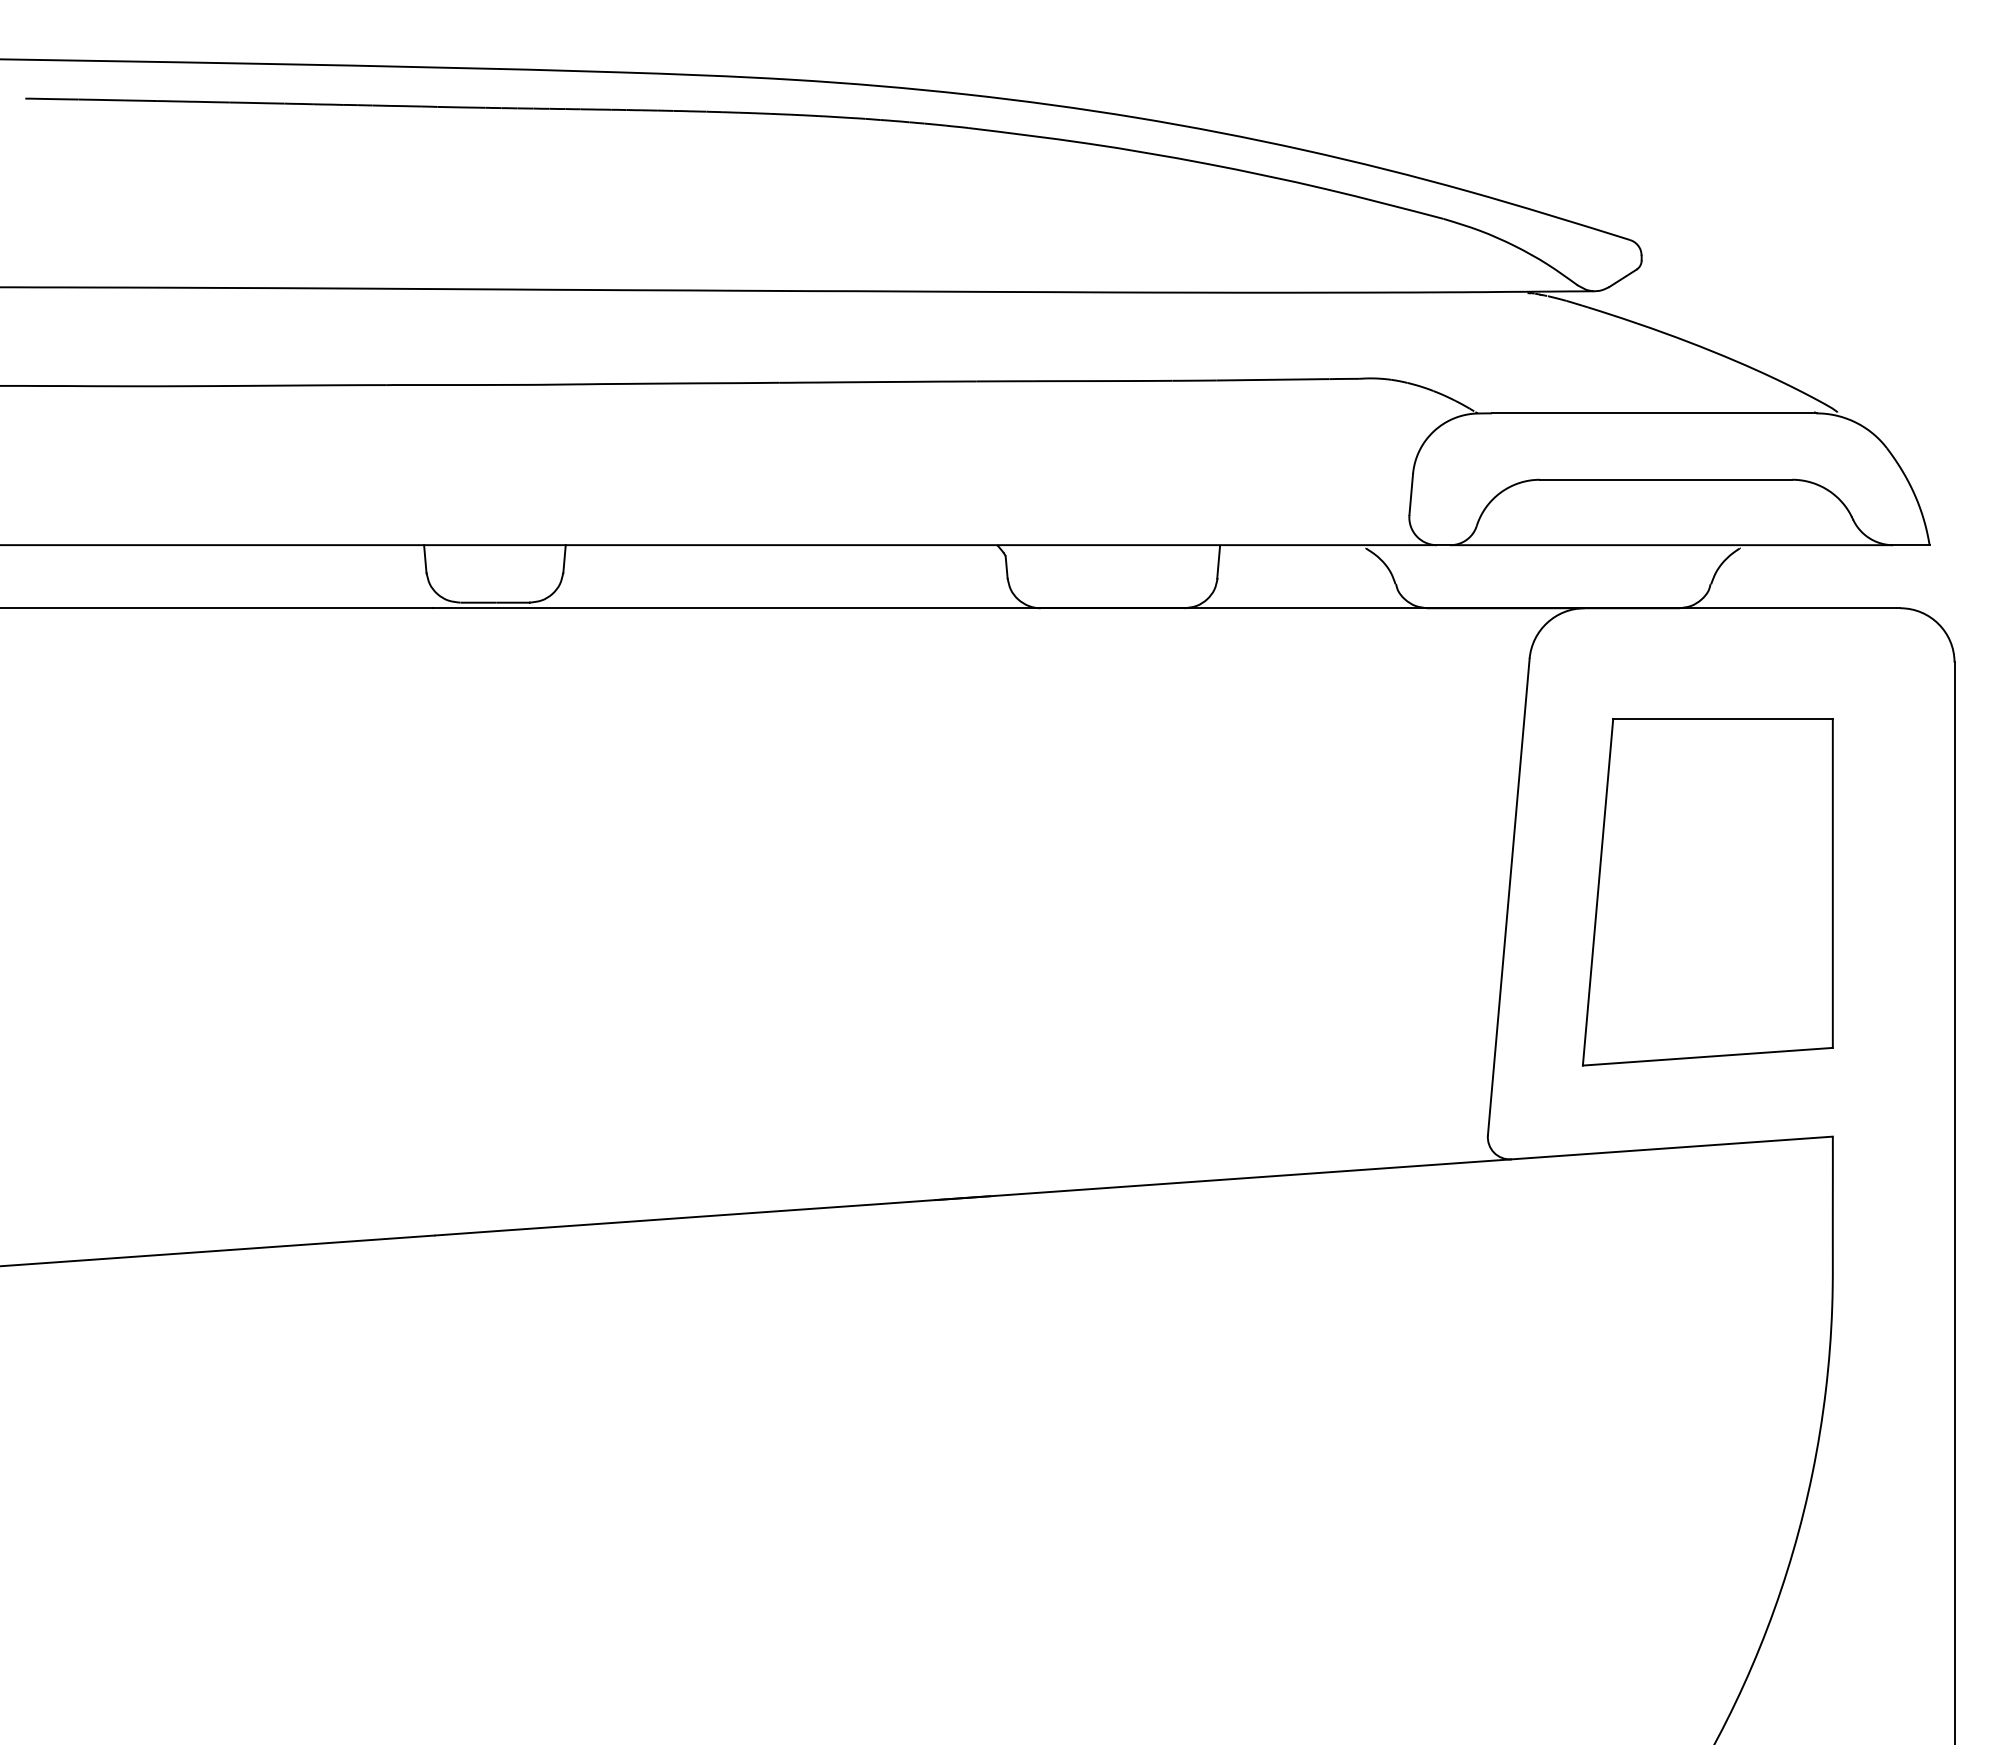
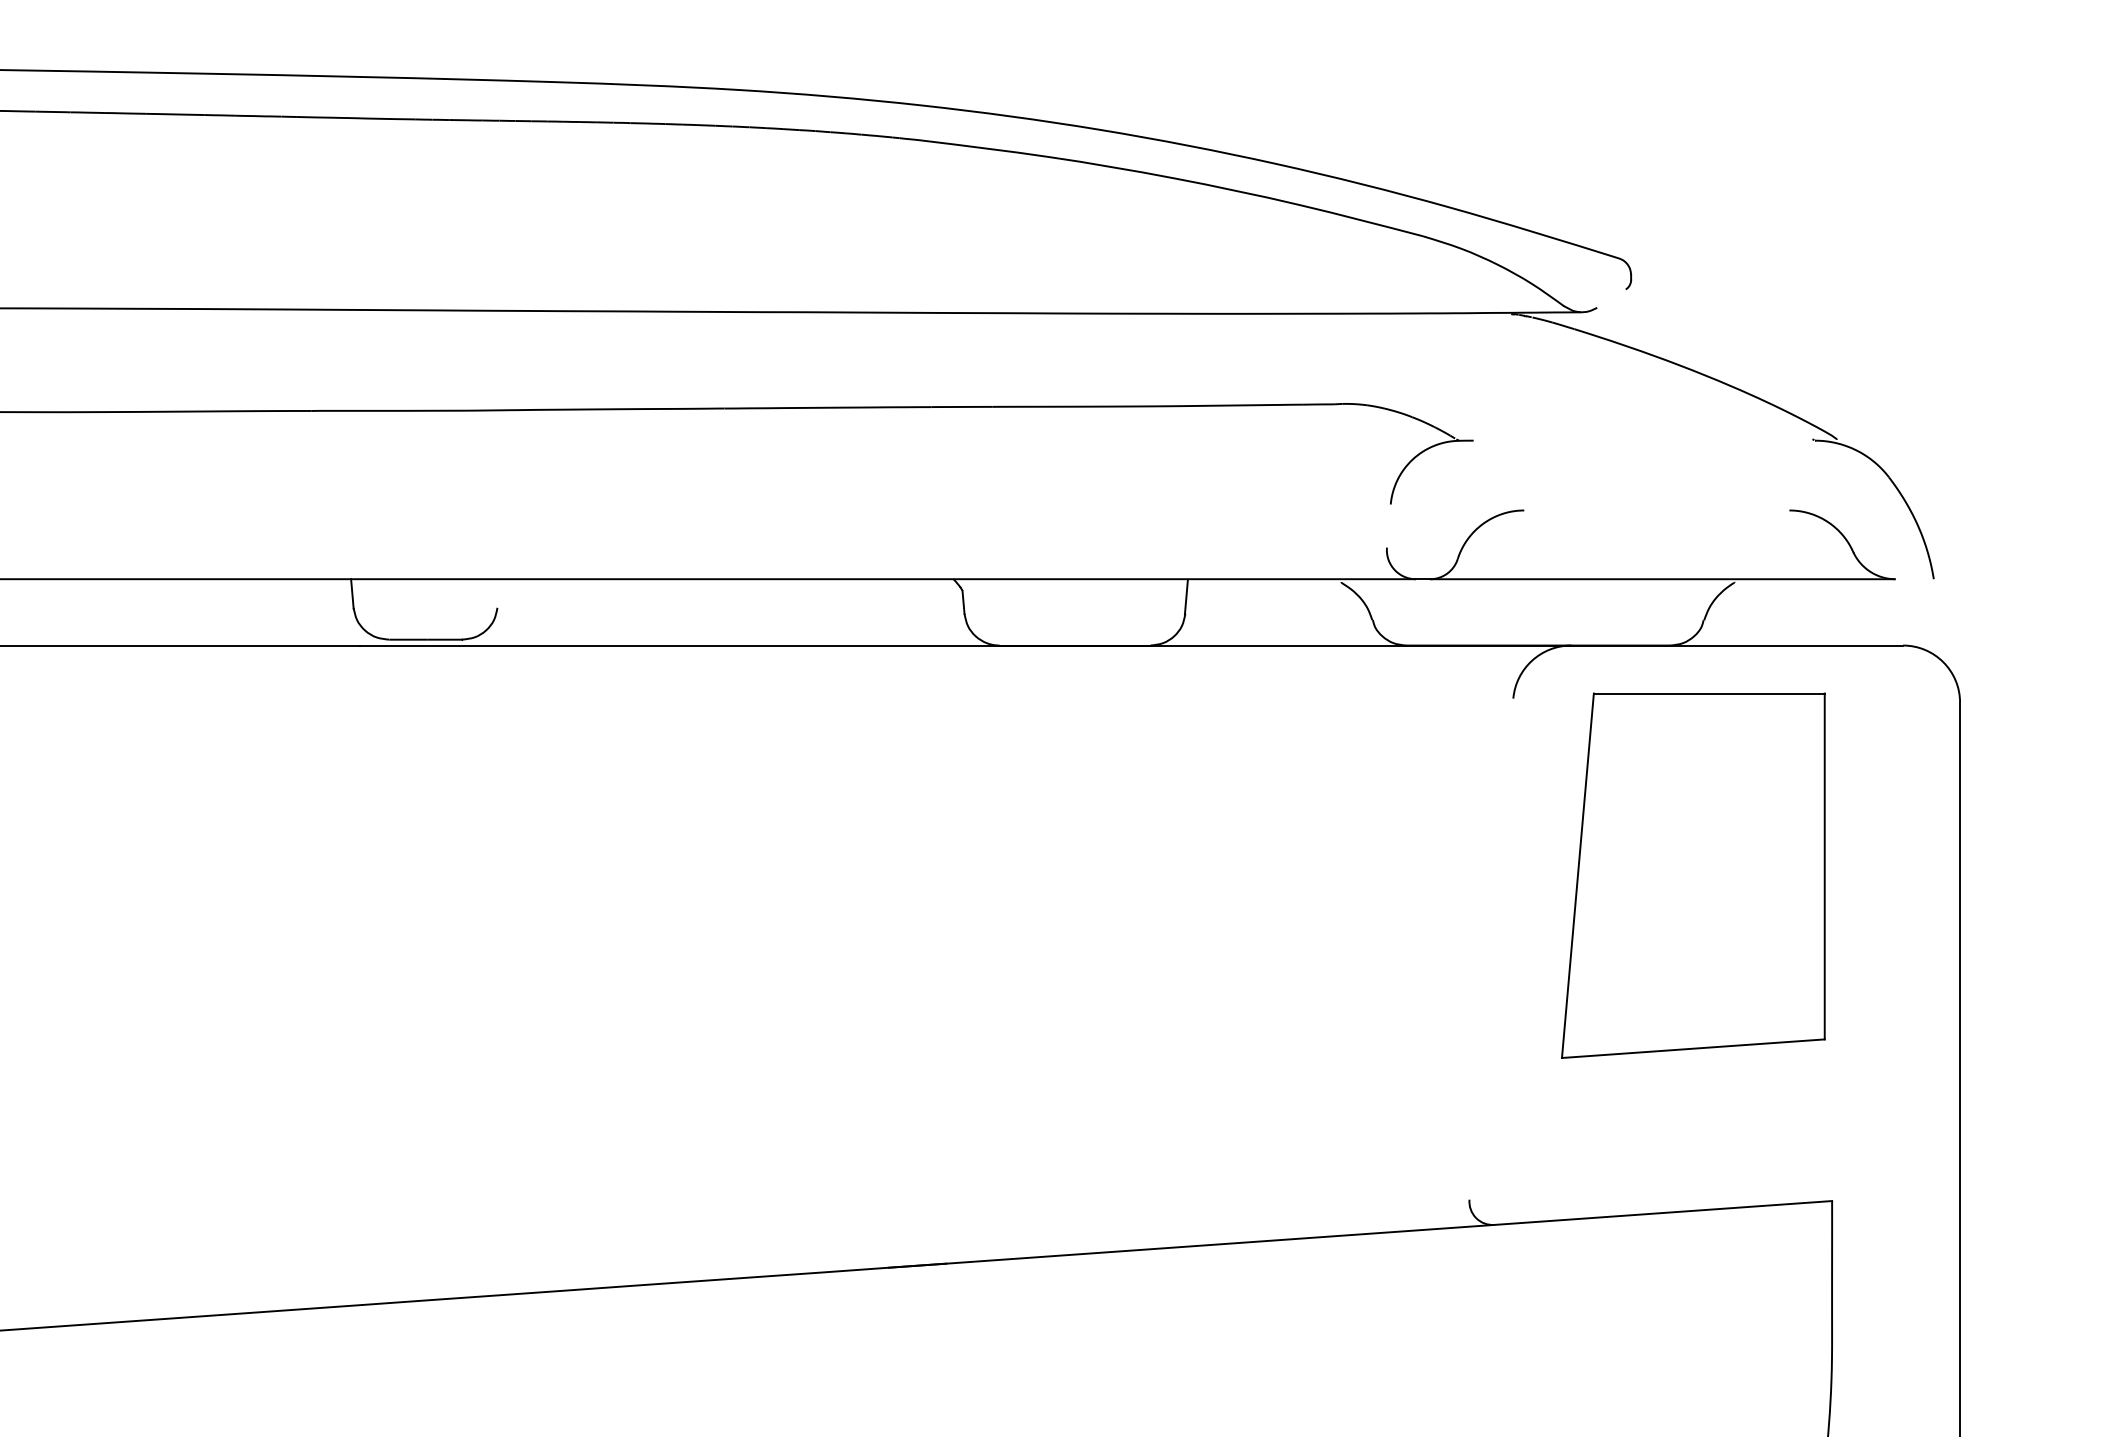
line: (1622, 277) -> (1610, 297), removed
line: (1653, 413) -> (1643, 440), removed
line: (1666, 479) -> (1657, 510), removed
line: (1411, 494) -> (1389, 525), removed
line: (1911, 545) -> (1914, 579), removed
line: (564, 559) -> (498, 594), removed
part: (1707, 892) -> (1692, 876), moved
line: (1508, 896) -> (1491, 948), removed

